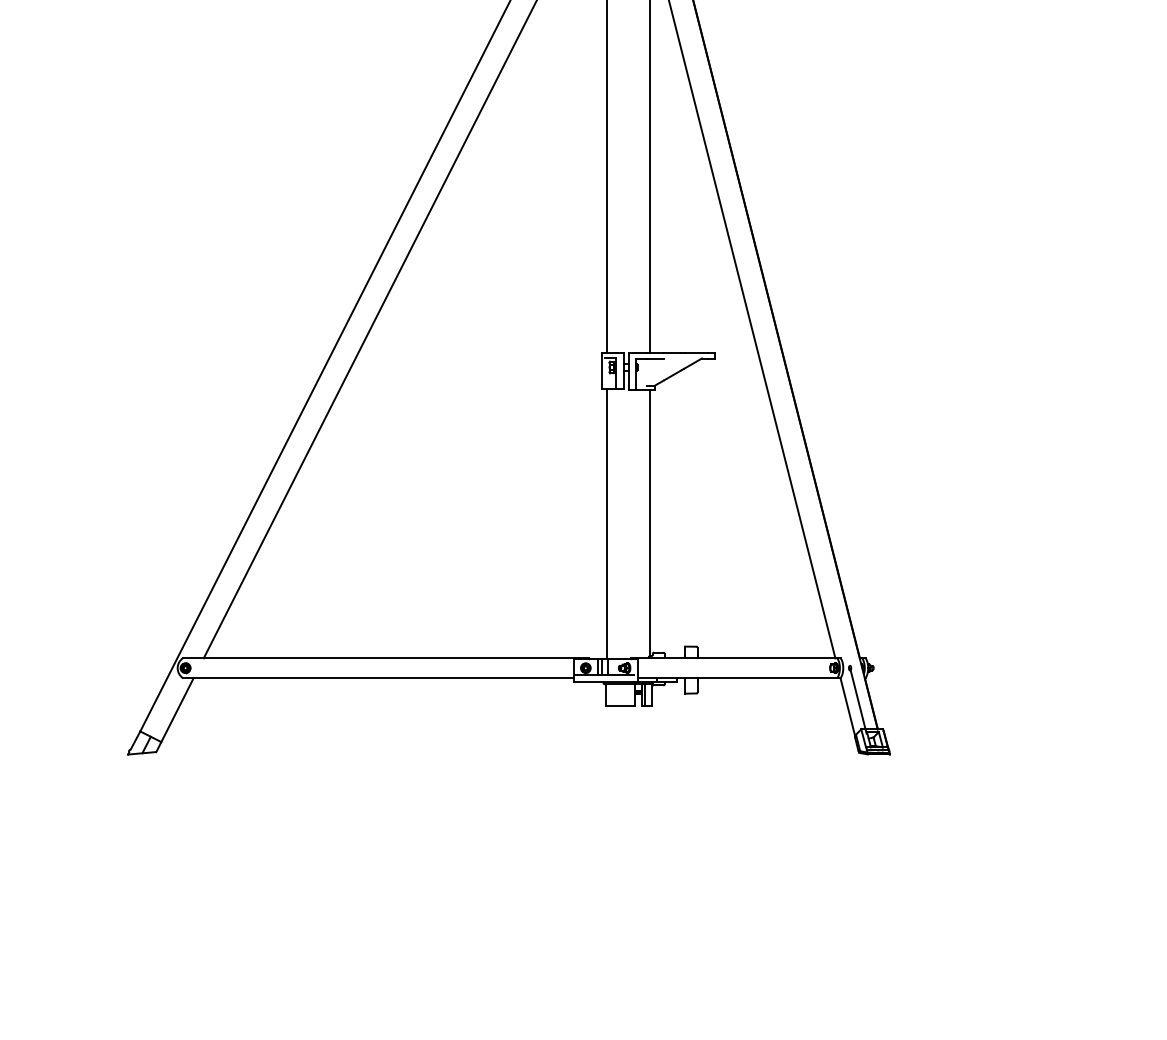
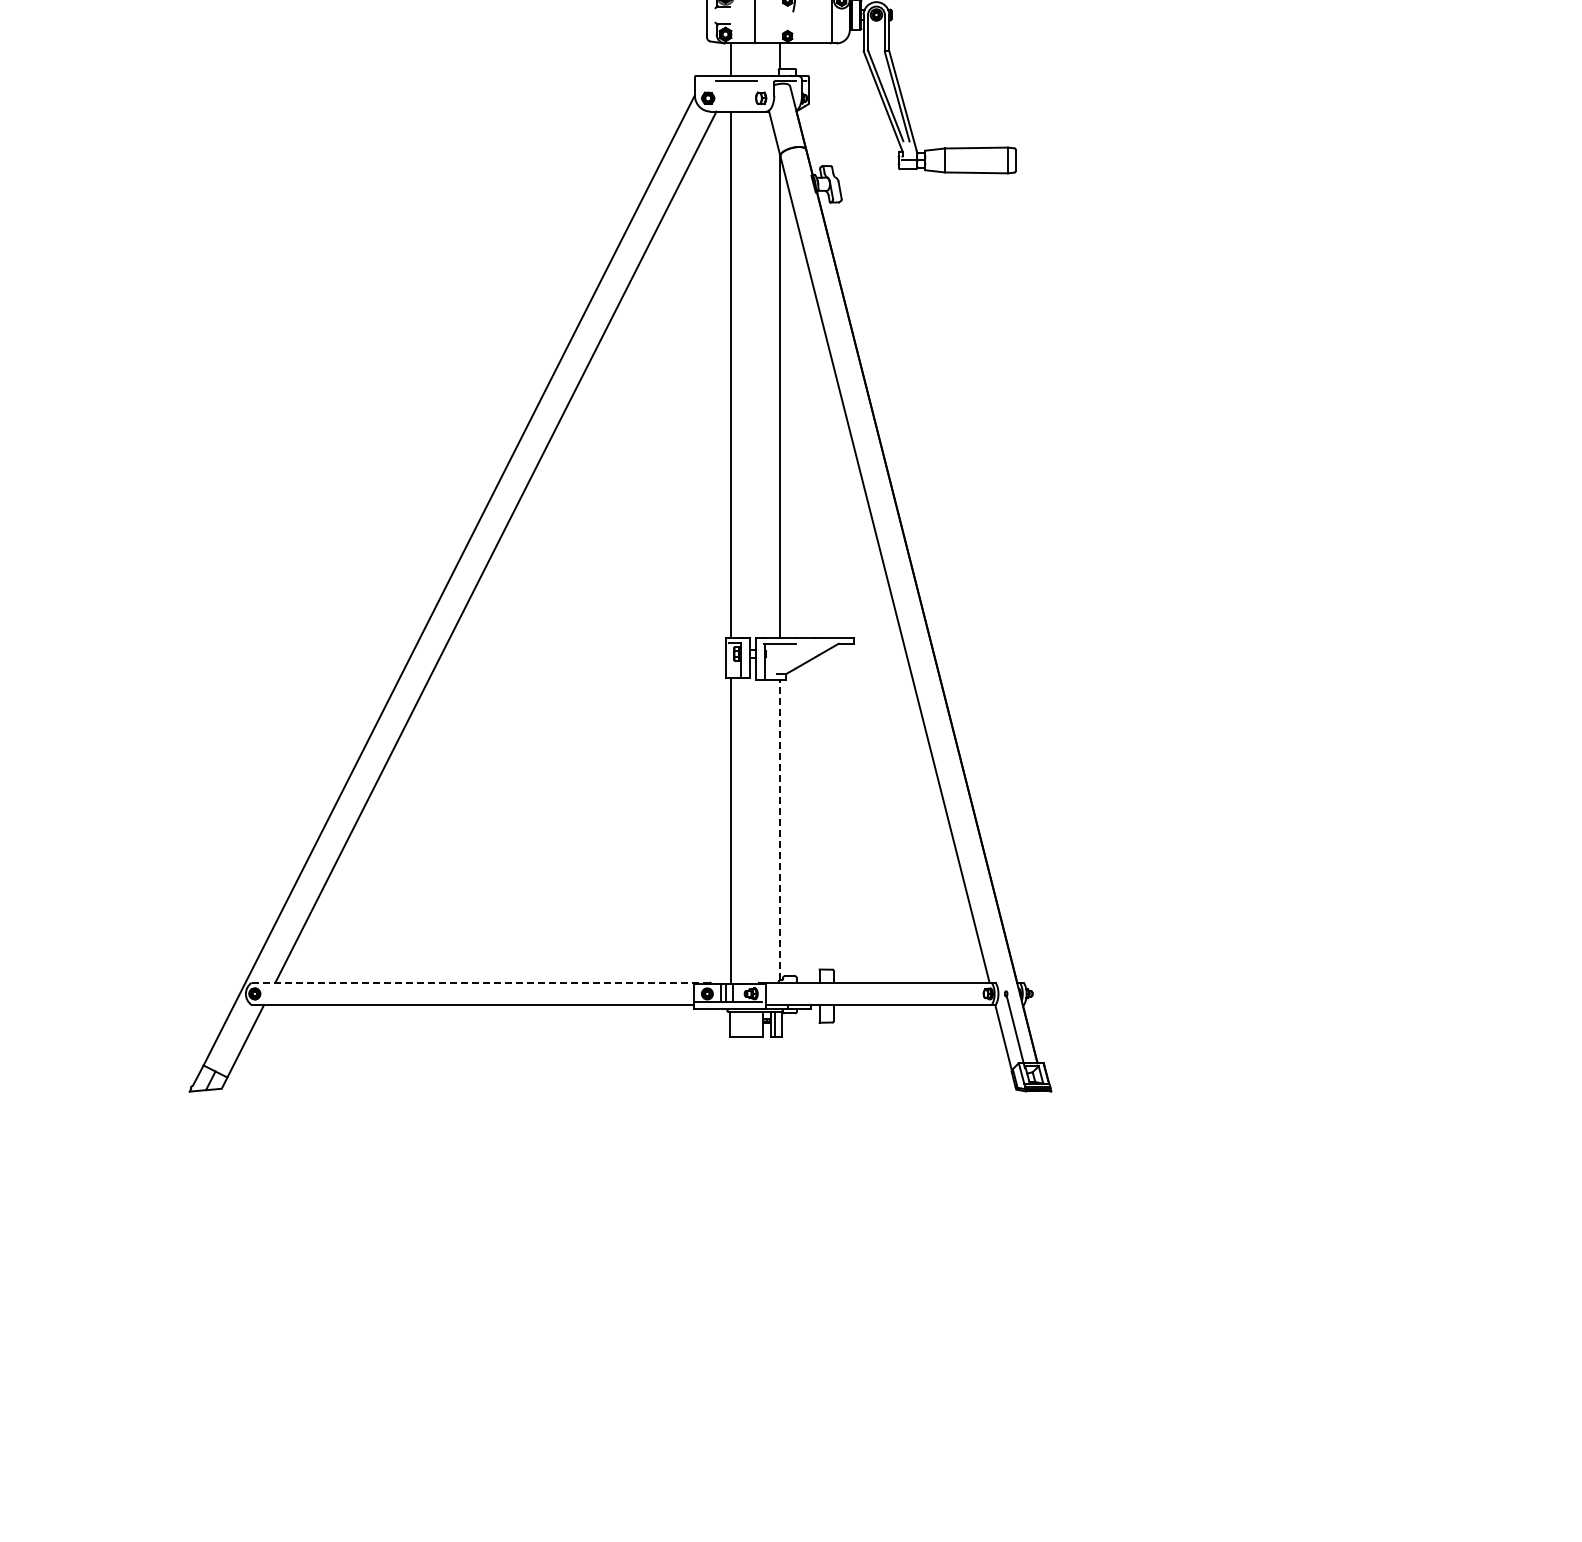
line: (650, 522) -> (780, 829), solid -> dashed
line: (385, 658) -> (480, 982), solid -> dashed

